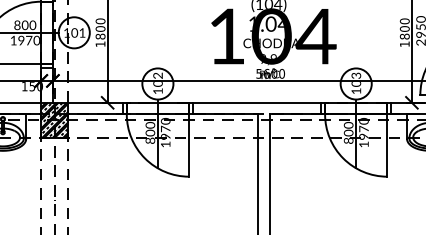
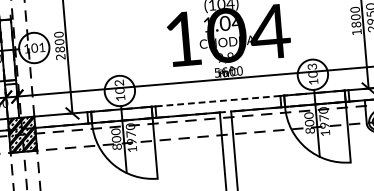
text: (100, 44) -> (60, 57), 1800 -> 2800
line: (256, 102) -> (217, 100), solid -> dashed

